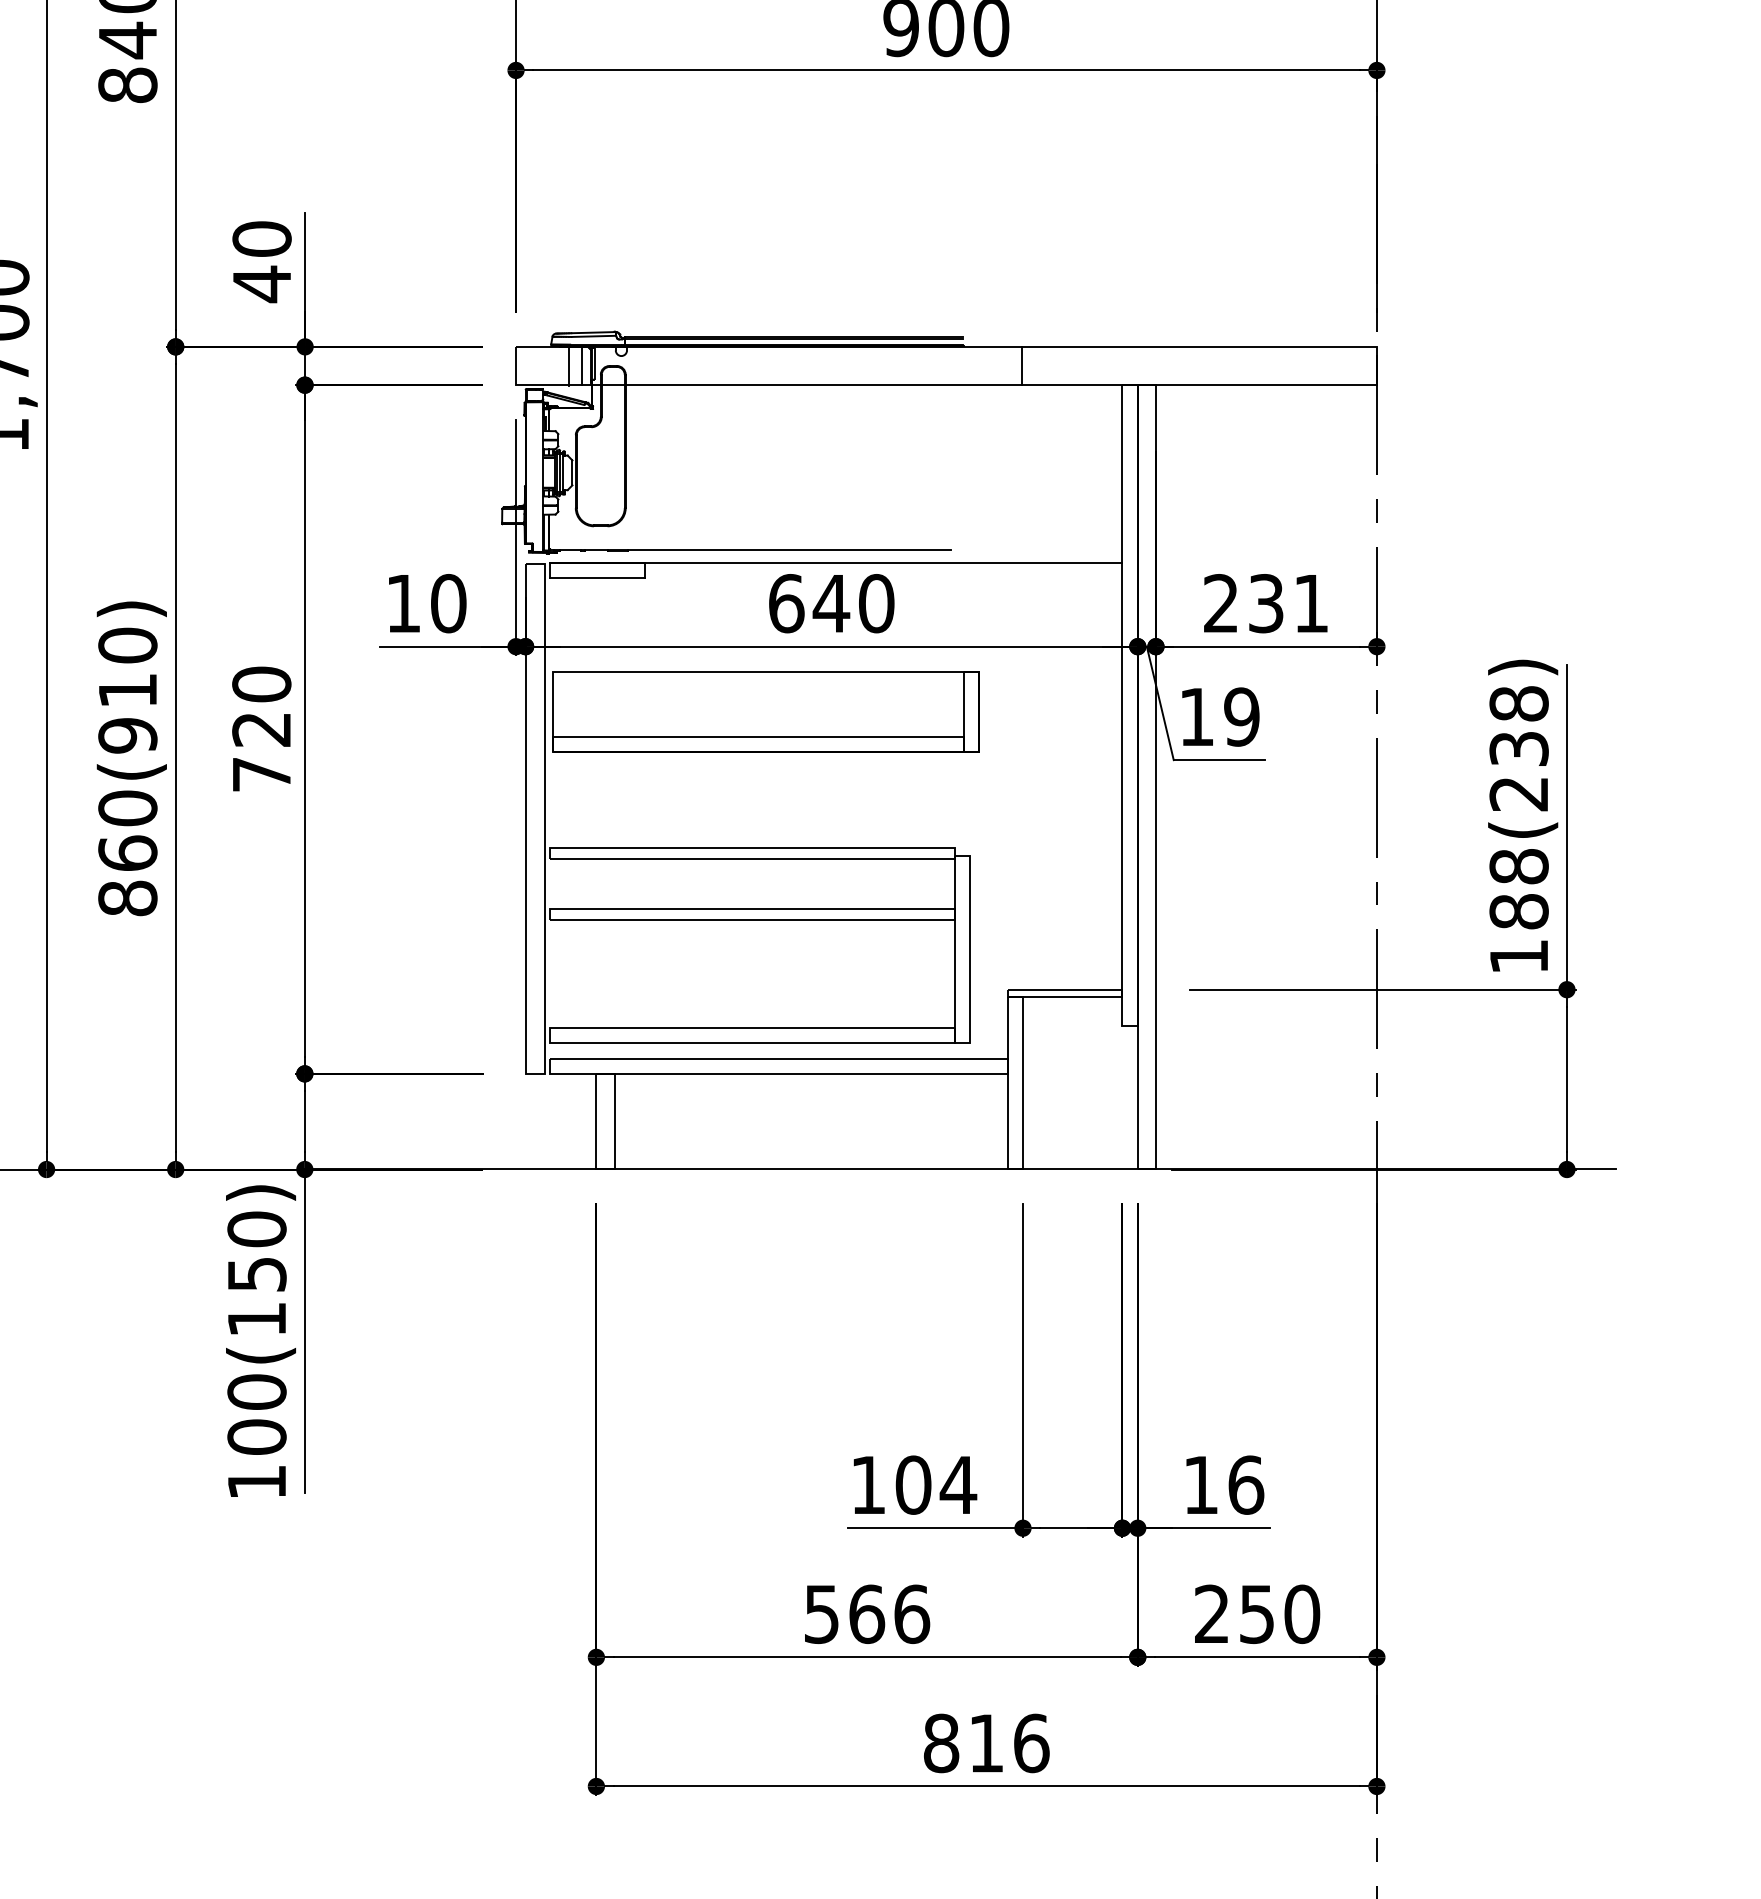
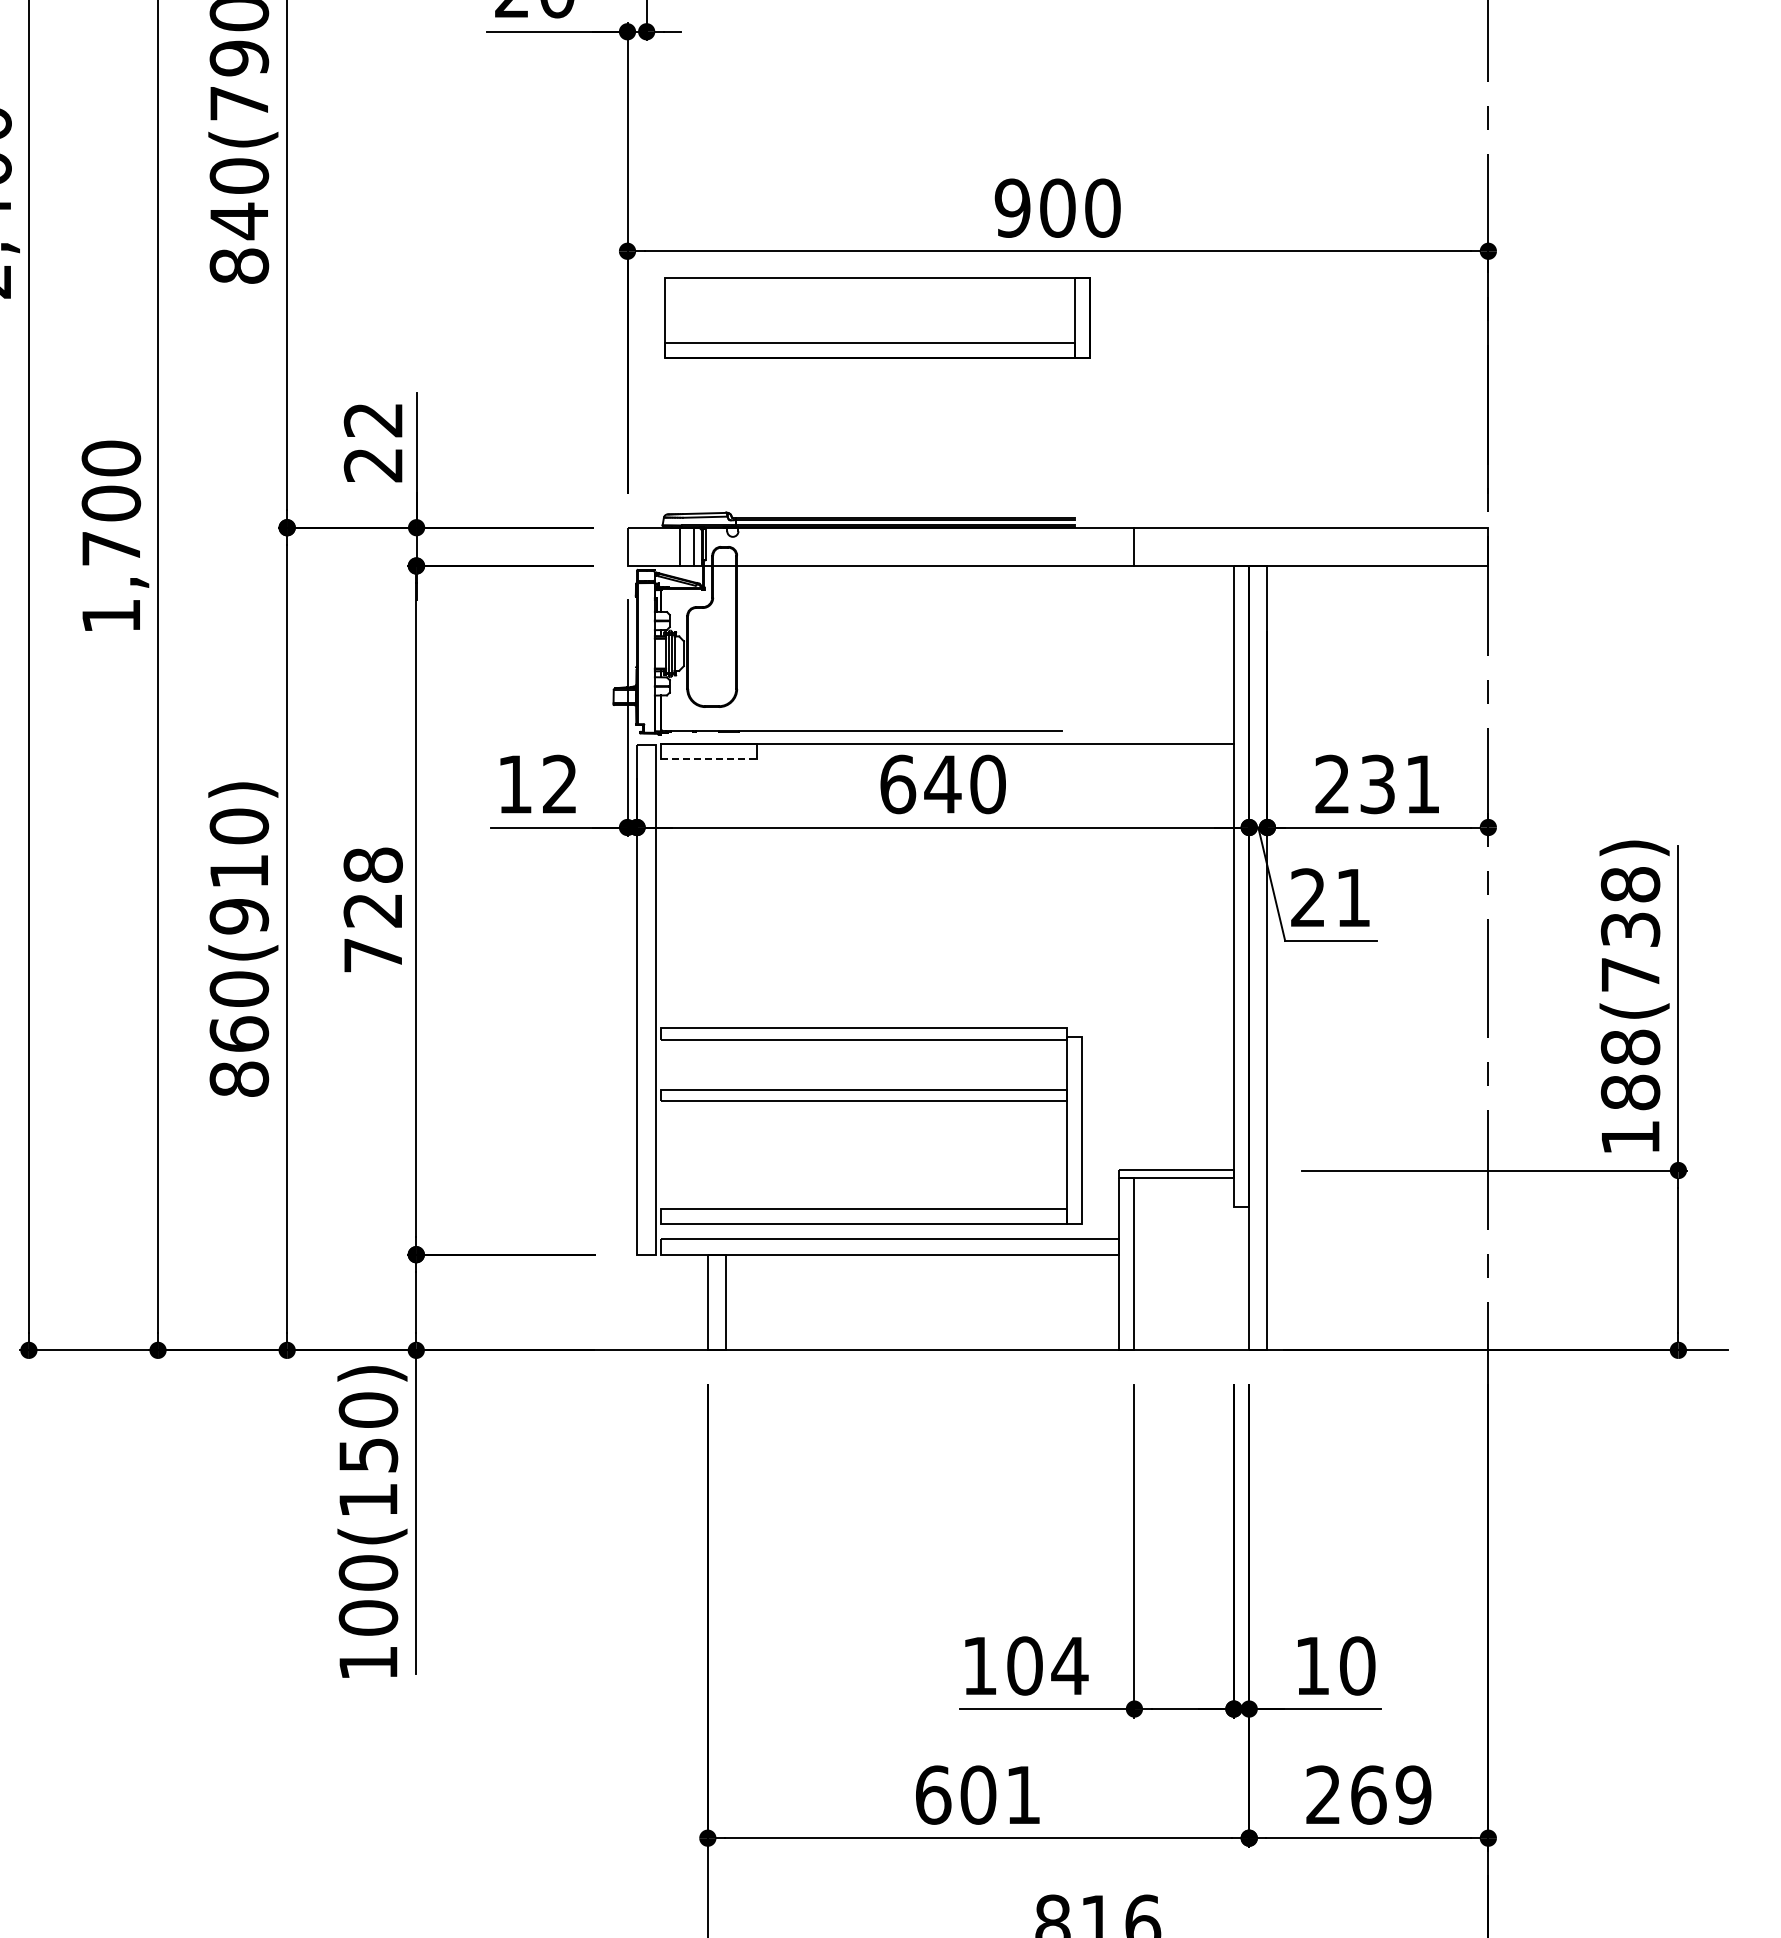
text: (262, 261) -> (373, 442), 40 -> 22
line: (597, 578) -> (708, 759), solid -> dashed
text: (449, 603) -> (560, 784), 10 -> 12
text: (261, 684) -> (372, 865), 720 -> 728
part: (766, 711) -> (877, 317), moved
text: (1220, 716) -> (1331, 897), 19 -> 21
text: (1518, 794) -> (1629, 975), 188(238) -> 188(738)
text: (1246, 1484) -> (1357, 1665), 16 -> 10
text: (867, 1613) -> (978, 1794), 566 -> 601
text: (1280, 1613) -> (1391, 1794), 250 -> 269

